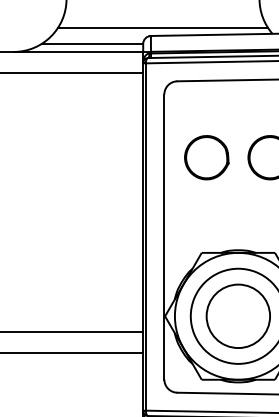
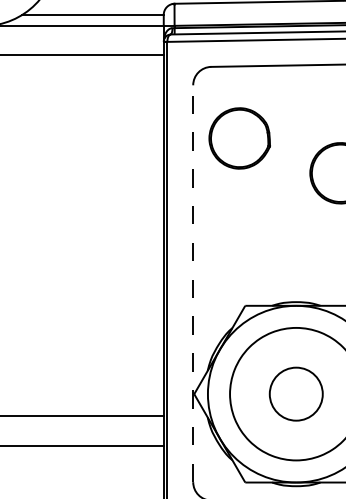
part: (206, 157) -> (239, 138), moved
line: (164, 236) -> (193, 283), solid -> dashed
circle: (238, 316) -> (296, 394), size x0.6

